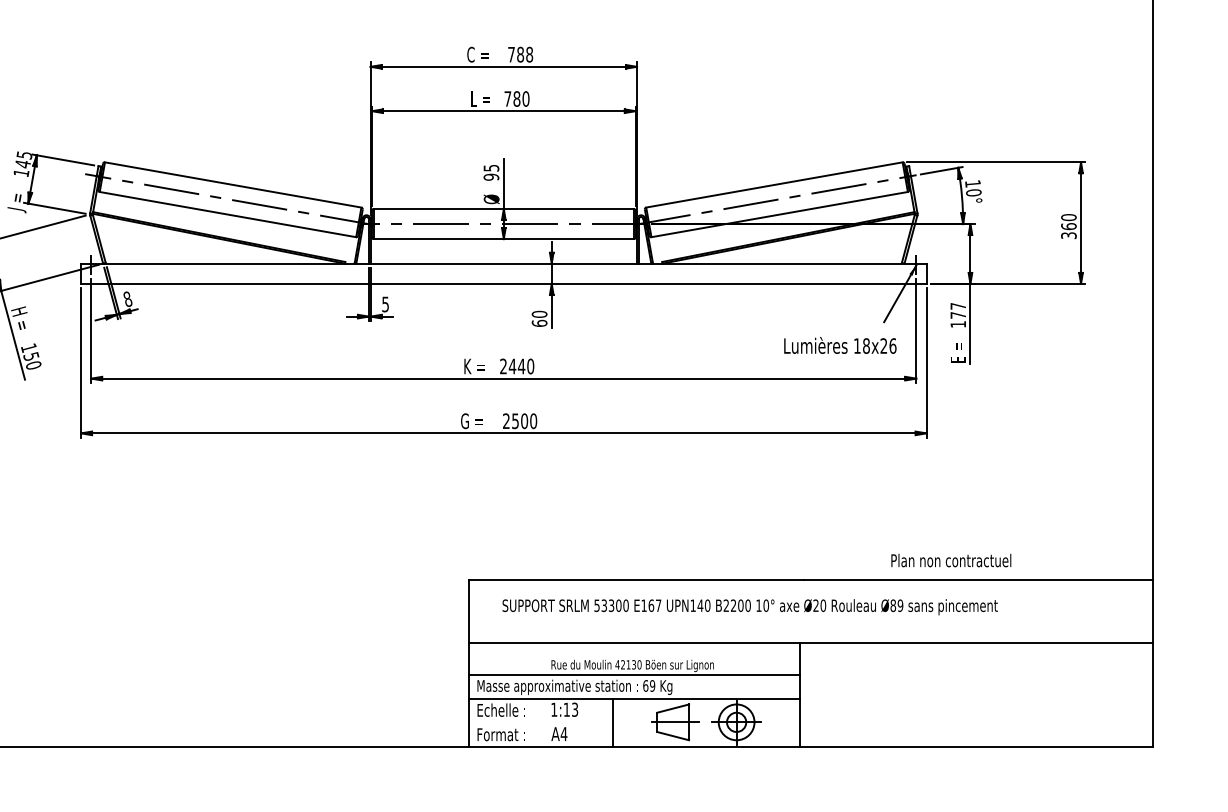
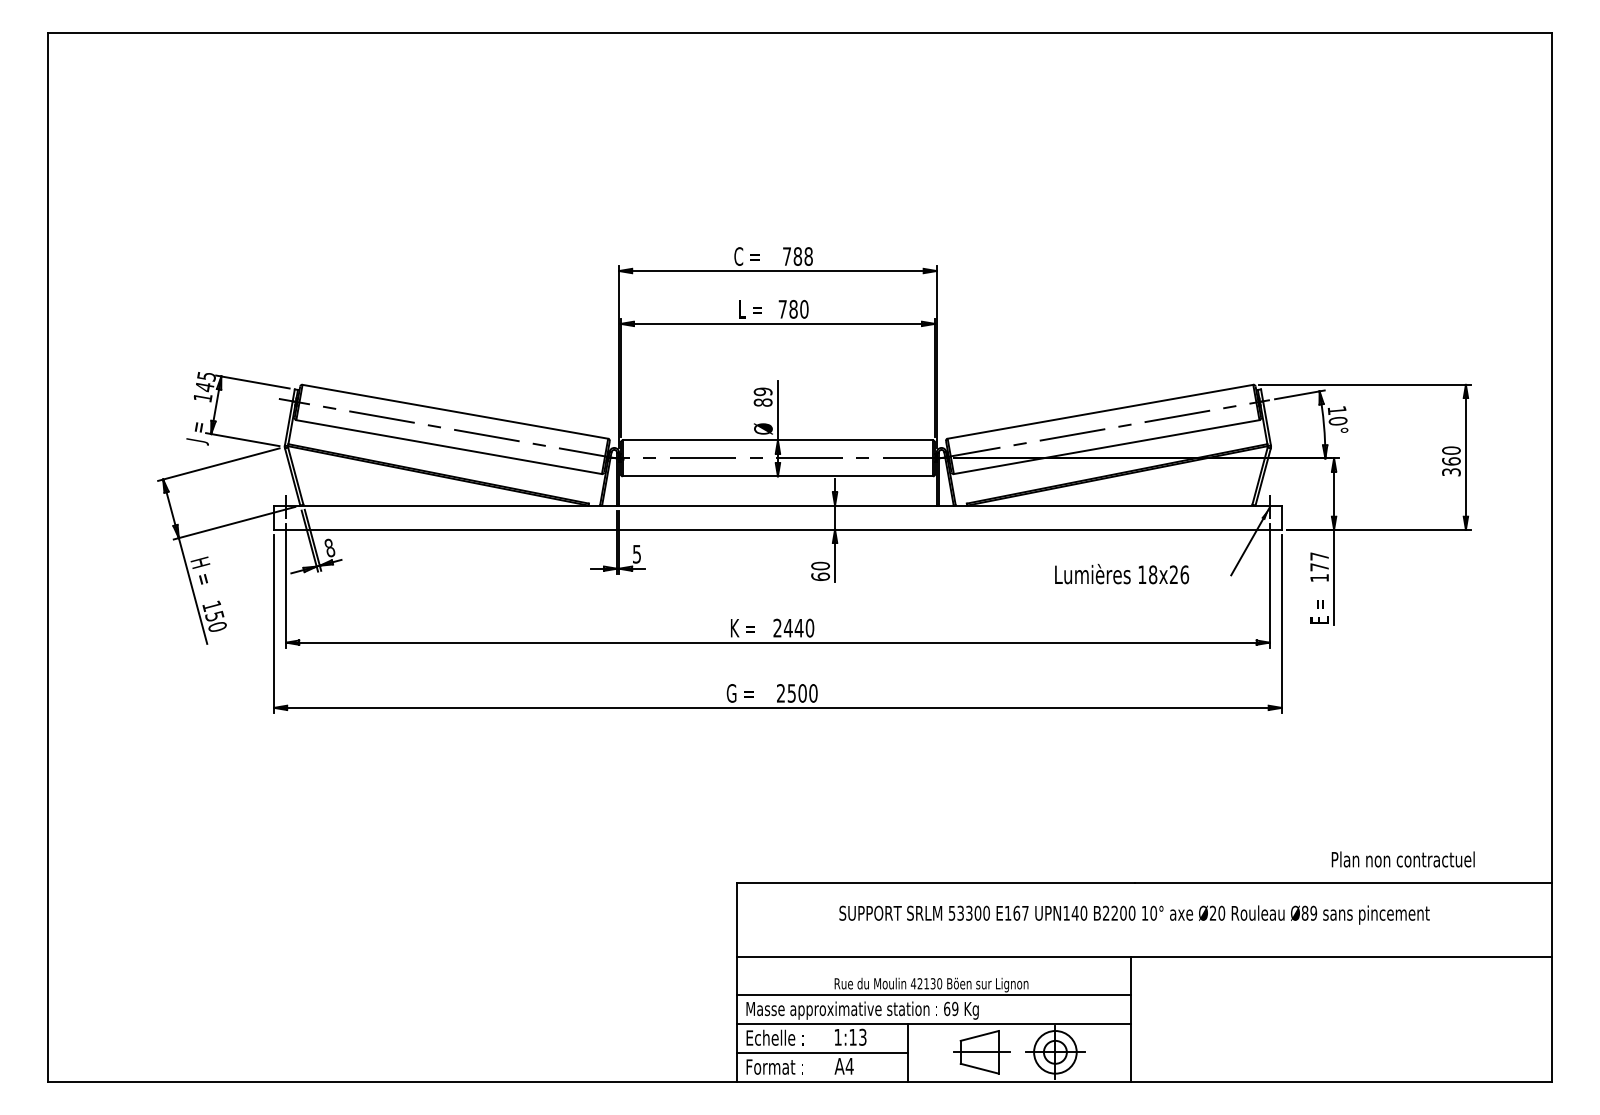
text: (490, 172) -> (762, 396), 95 -> 89
text: (840, 345) -> (1122, 574), moved
text: (950, 560) -> (1402, 859), moved
text: (750, 606) -> (1134, 914), moved
line: (540, 722) -> (821, 1052), added

